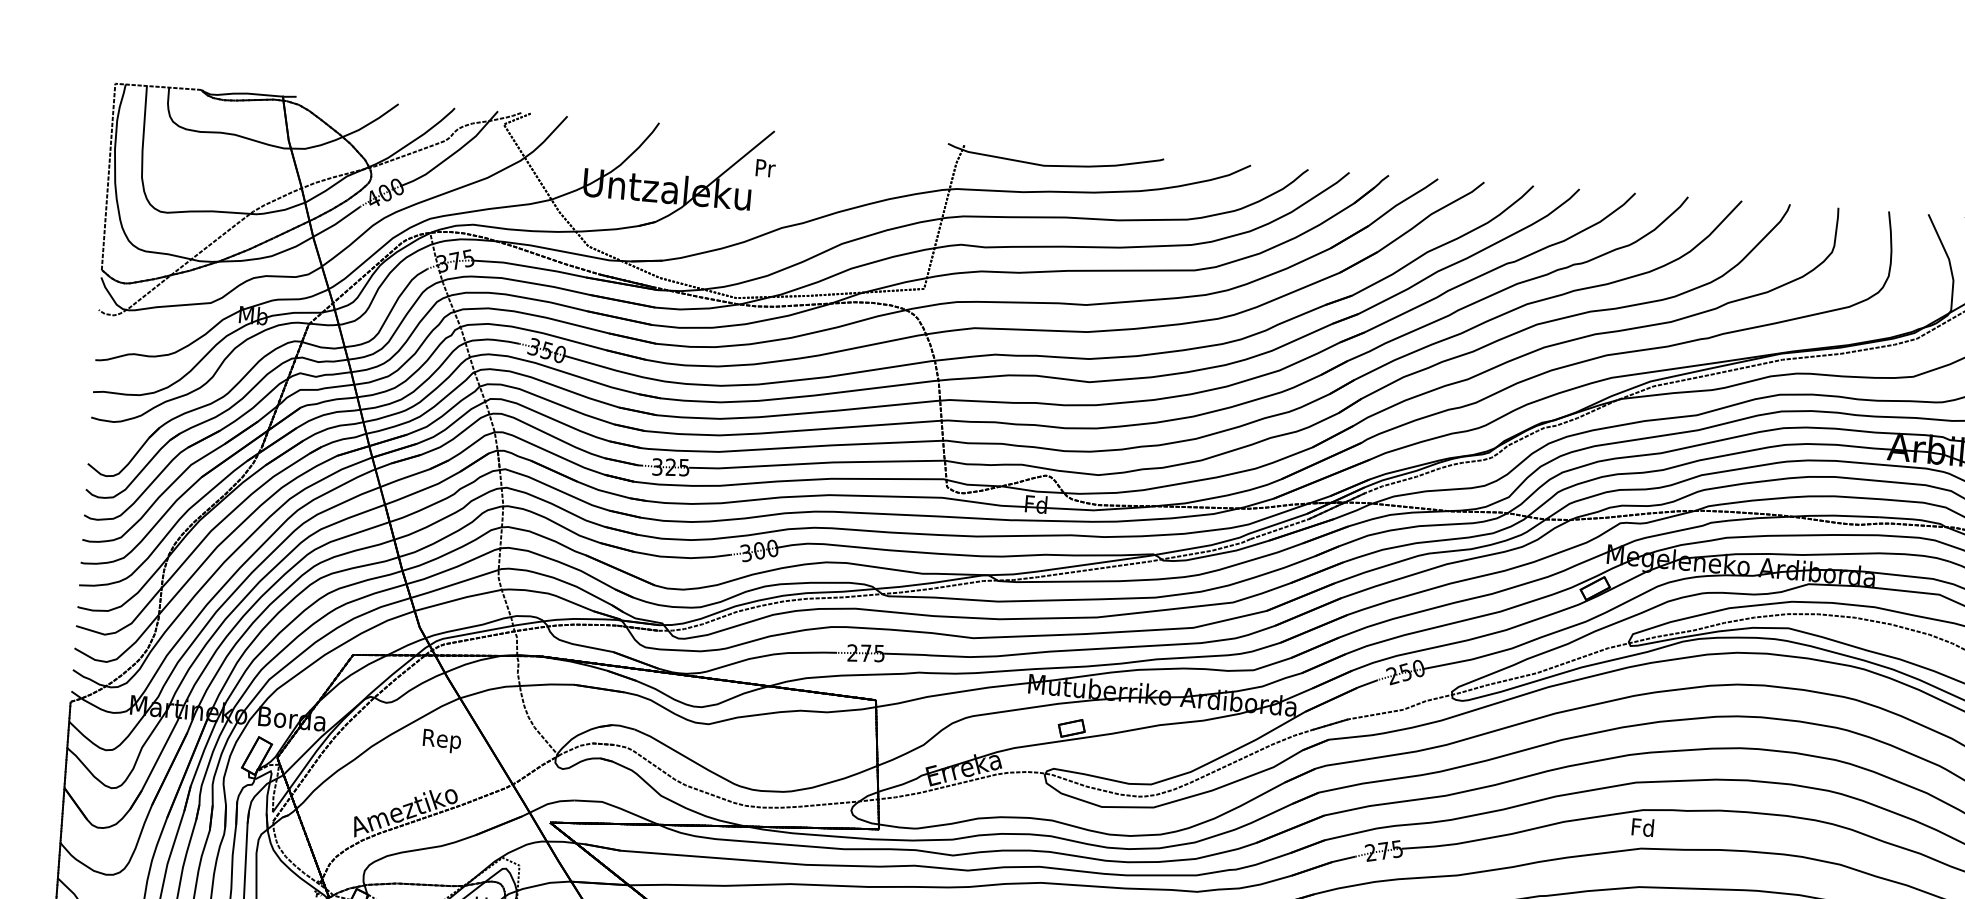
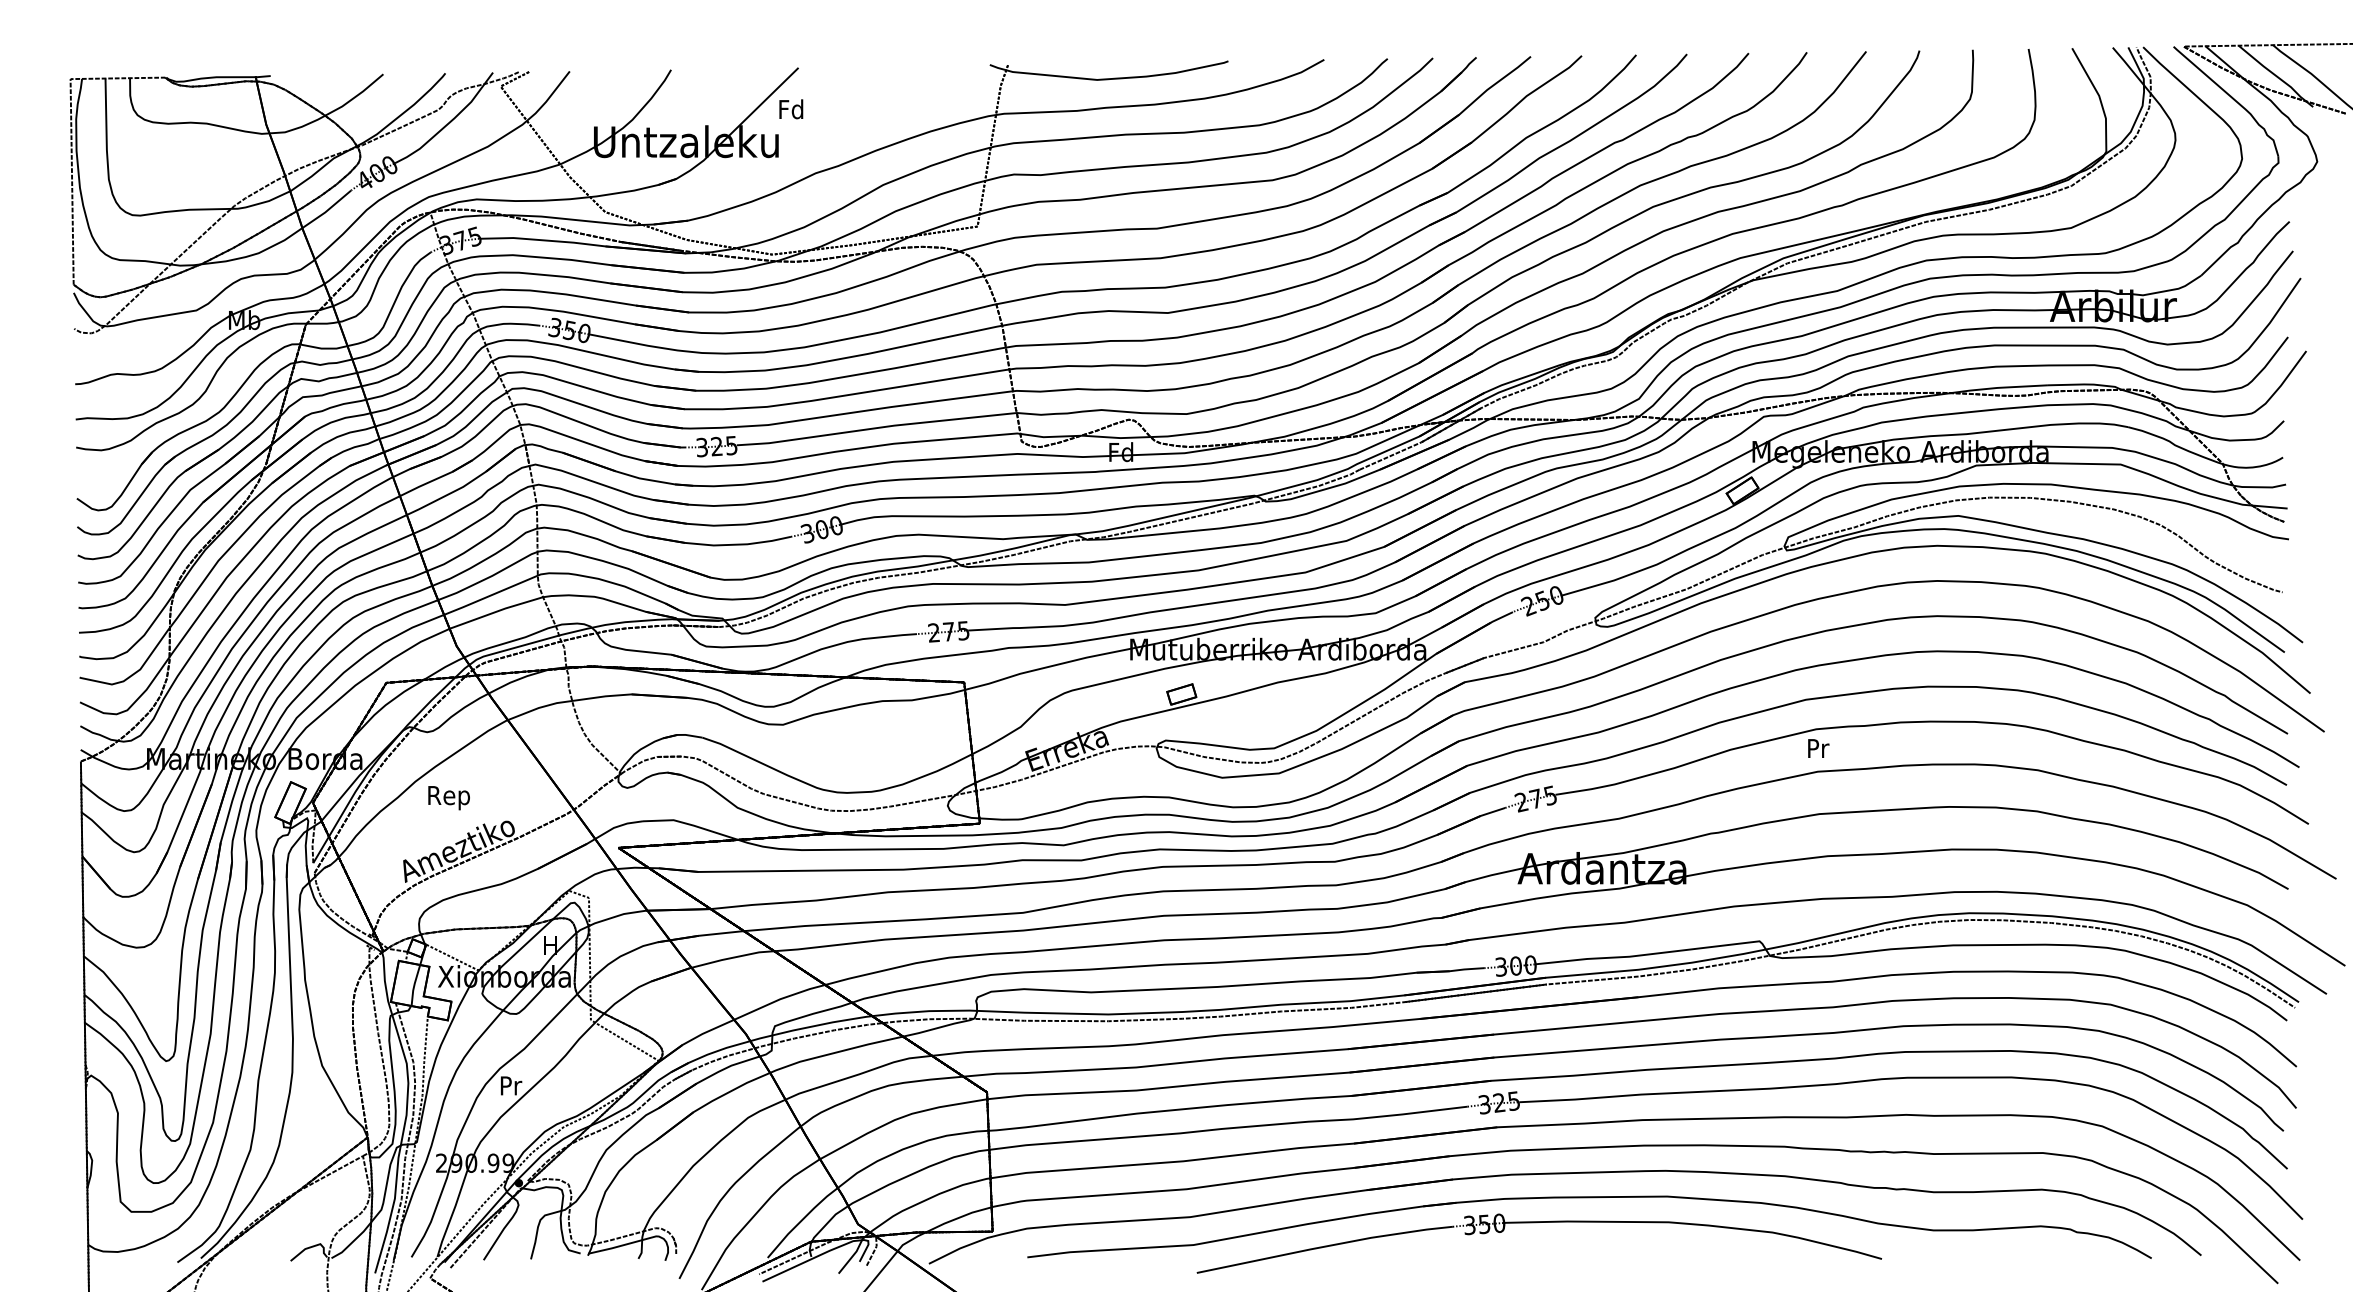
text: (765, 168) -> (791, 109), Pr -> Fd
text: (441, 741) -> (448, 798), moved
text: (1642, 827) -> (1817, 748), Fd -> Pr

